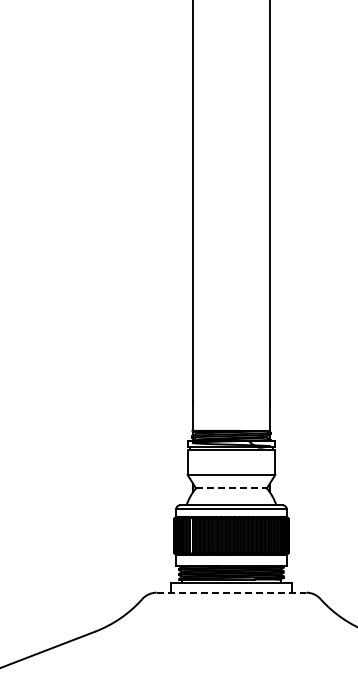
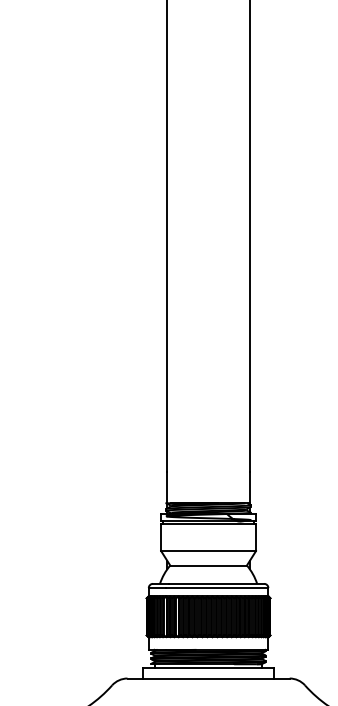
line: (231, 488) -> (208, 565), dashed -> solid
line: (231, 592) -> (208, 678), dashed -> solid

